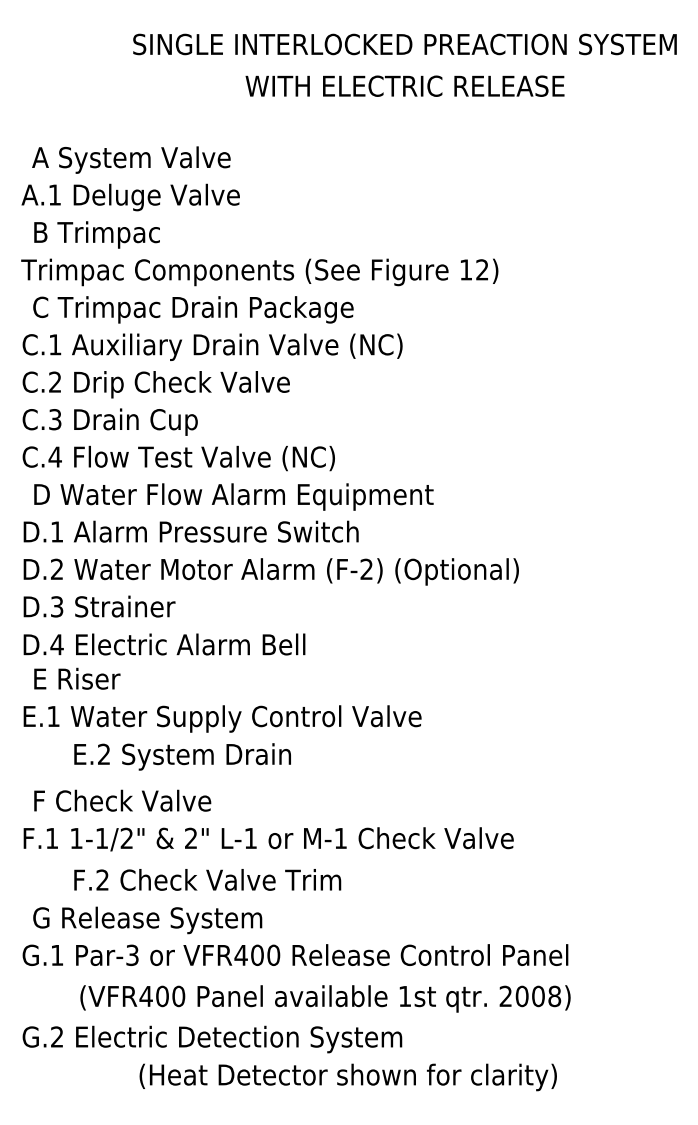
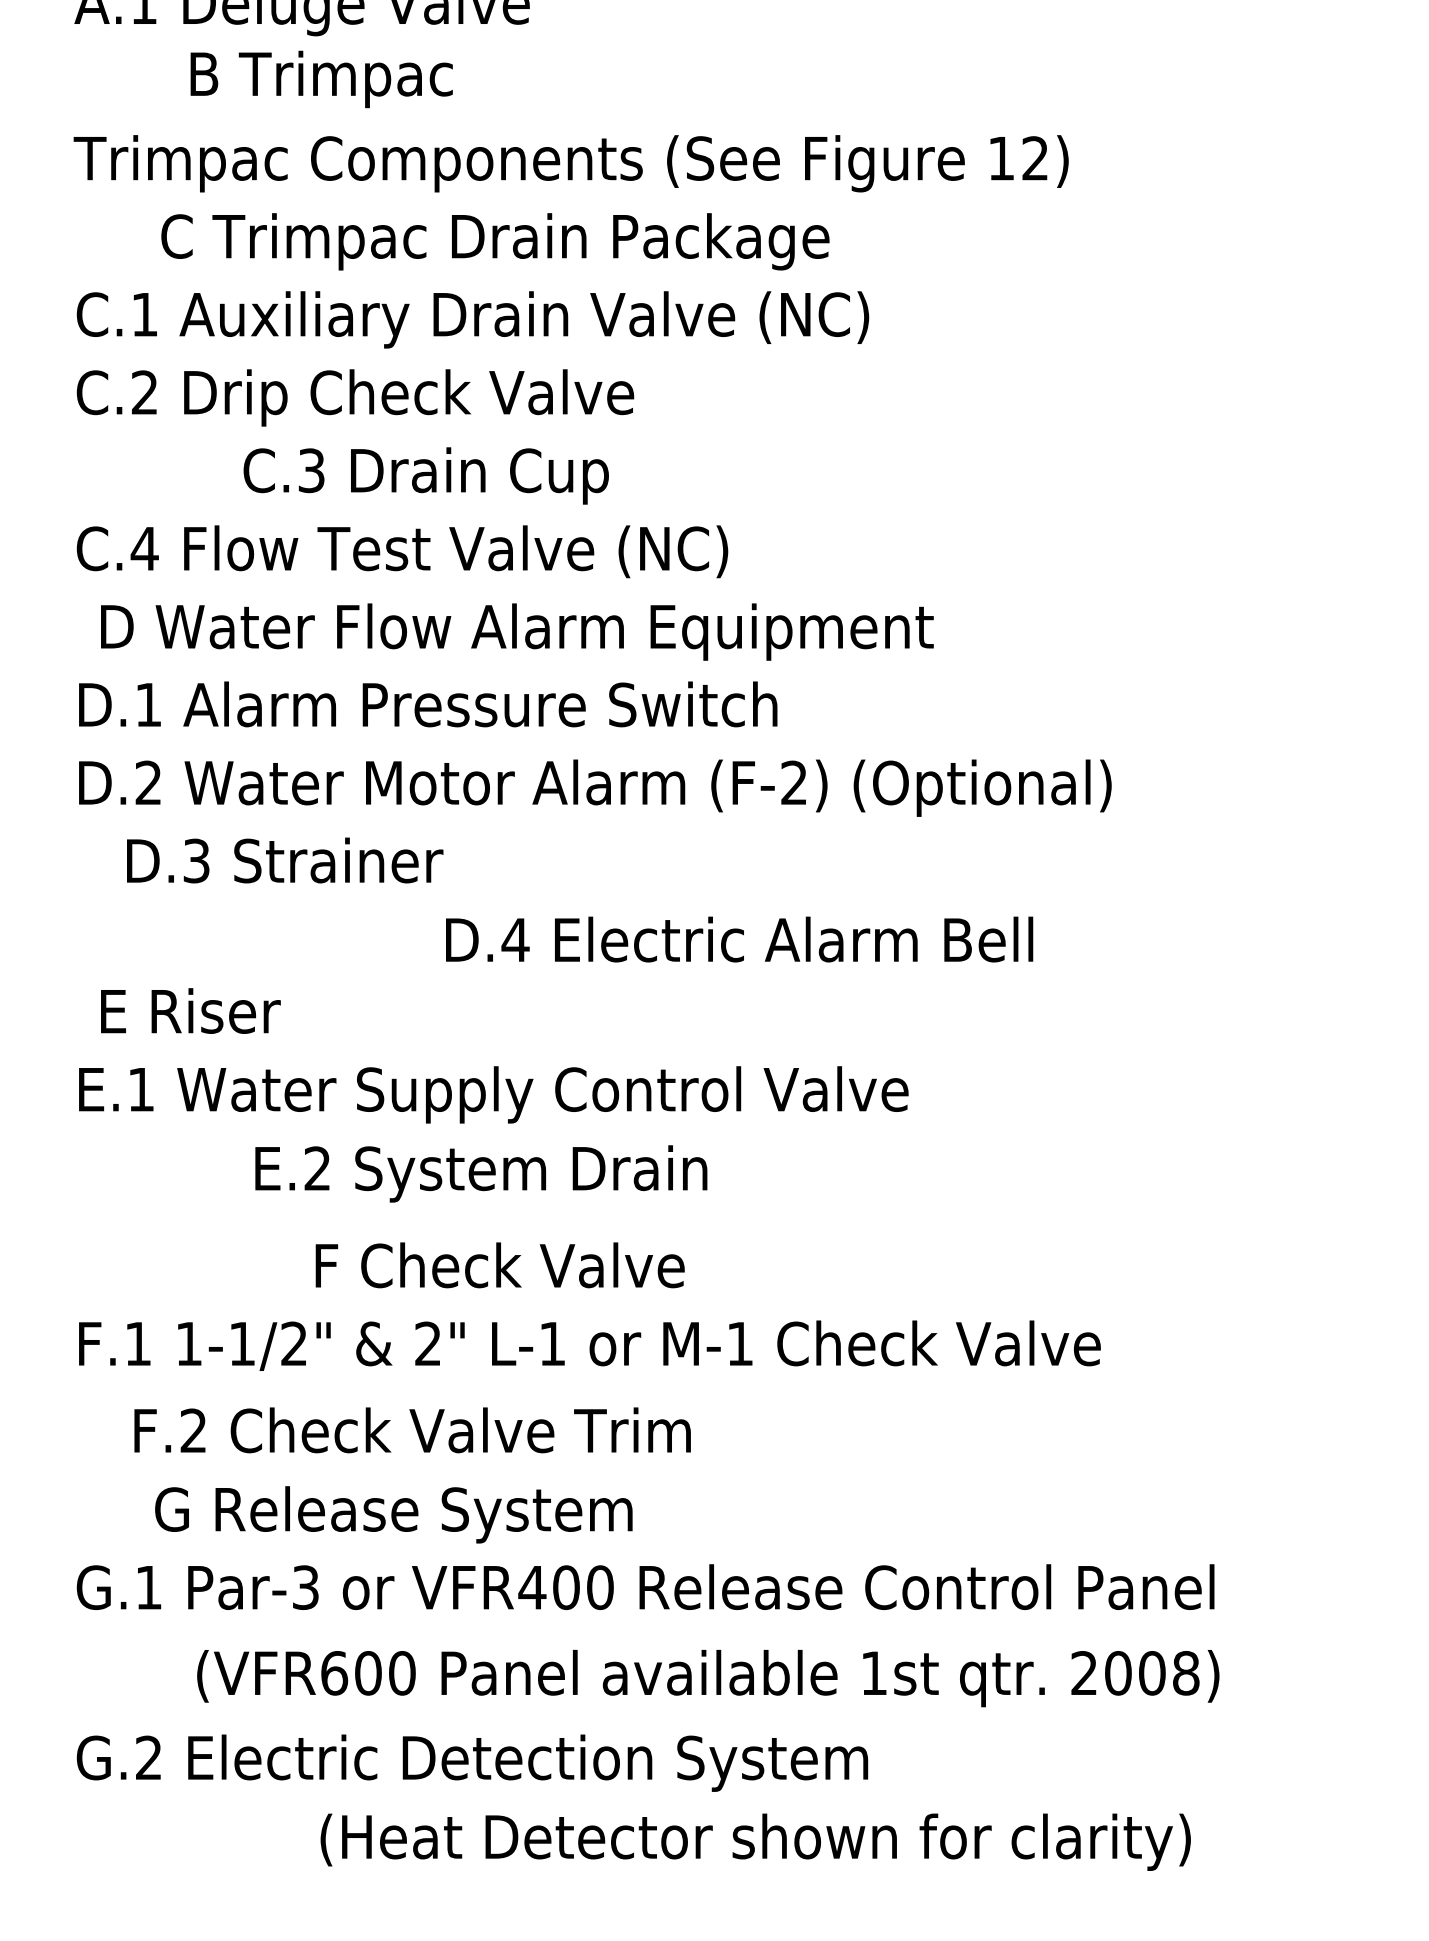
text: (96, 234) -> (320, 78), moved
text: (193, 309) -> (495, 241), moved
text: (109, 421) -> (424, 474), moved
text: (99, 606) -> (284, 860), moved
text: (164, 644) -> (739, 939), moved
text: (182, 756) -> (480, 1173), moved
text: (122, 800) -> (499, 1264), moved
text: (207, 879) -> (412, 1429), moved
text: (147, 920) -> (393, 1514), moved
text: (145, 996) -> (332, 1673), (VFR400 -> (VFR600

